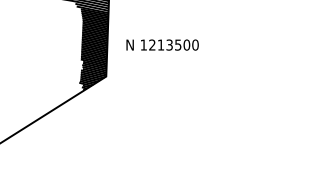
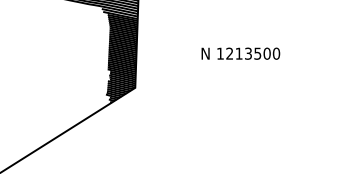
text: (162, 44) -> (240, 53), moved

